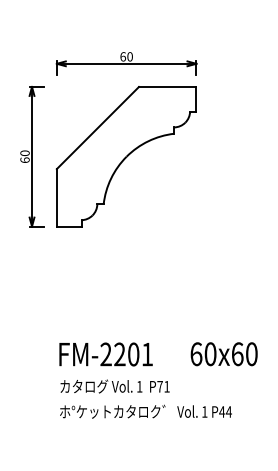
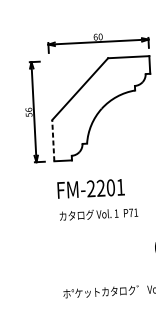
text: (24, 156) -> (28, 112), 60 -> 56
line: (56, 197) -> (53, 140), solid -> dashed
text: (105, 354) -> (90, 188), moved
text: (114, 386) -> (98, 214), moved

